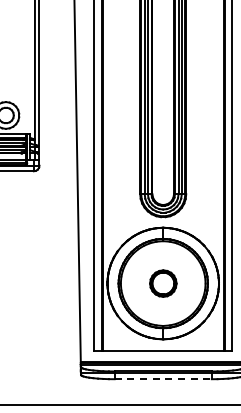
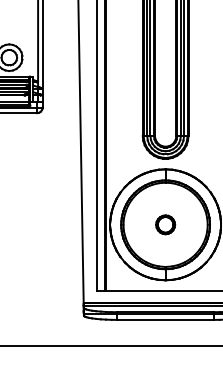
part: (162, 283) -> (164, 224), size x0.71
line: (163, 379) -> (165, 320), dashed -> solid

